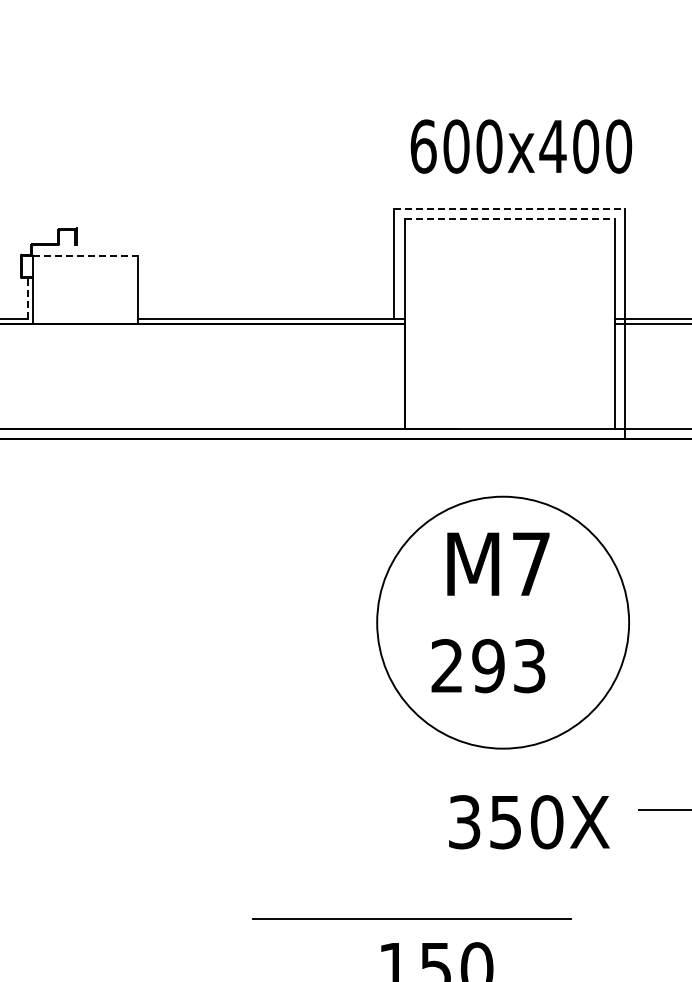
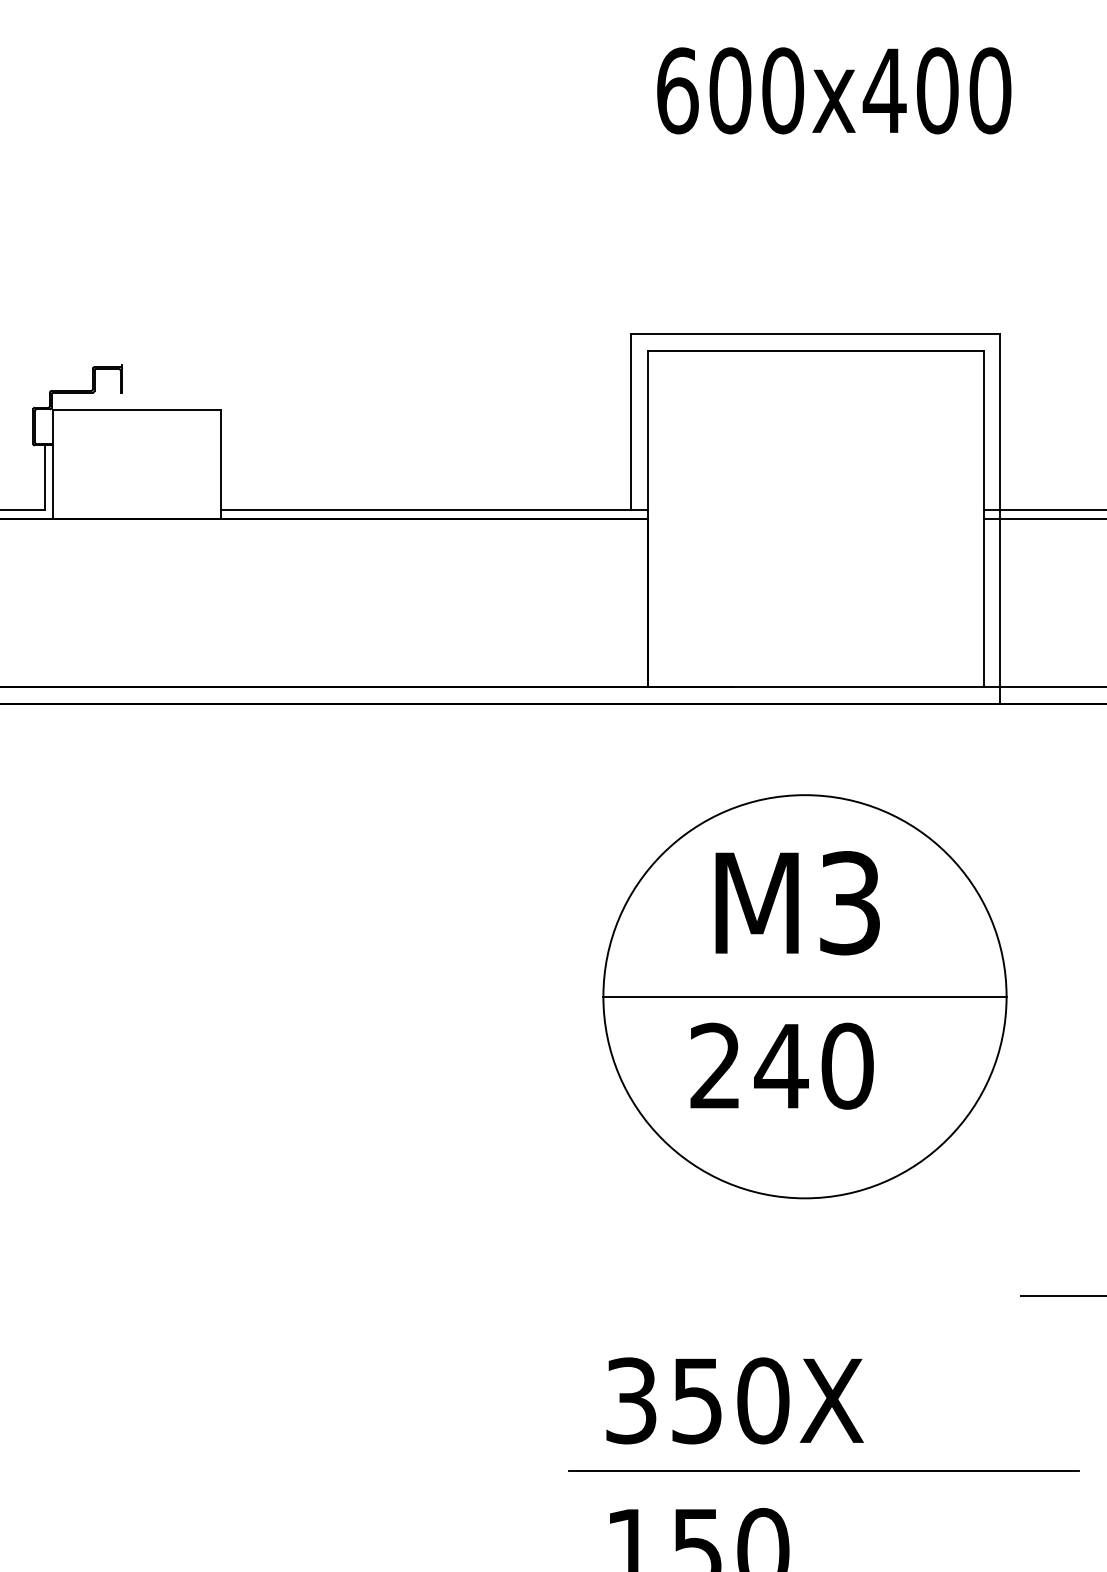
text: (521, 146) -> (834, 90), moved
line: (510, 208) -> (816, 333), dashed -> solid
line: (509, 219) -> (815, 351), dashed -> solid
line: (86, 256) -> (138, 410), dashed -> solid
line: (28, 298) -> (45, 477), dashed -> solid
text: (530, 563) -> (848, 902), M7 -> M3
line: (503, 622) -> (805, 996), added
text: (508, 666) -> (813, 1066), 293 -> 240
text: (529, 822) -> (735, 1401), moved
line: (411, 918) -> (823, 1470), moved

